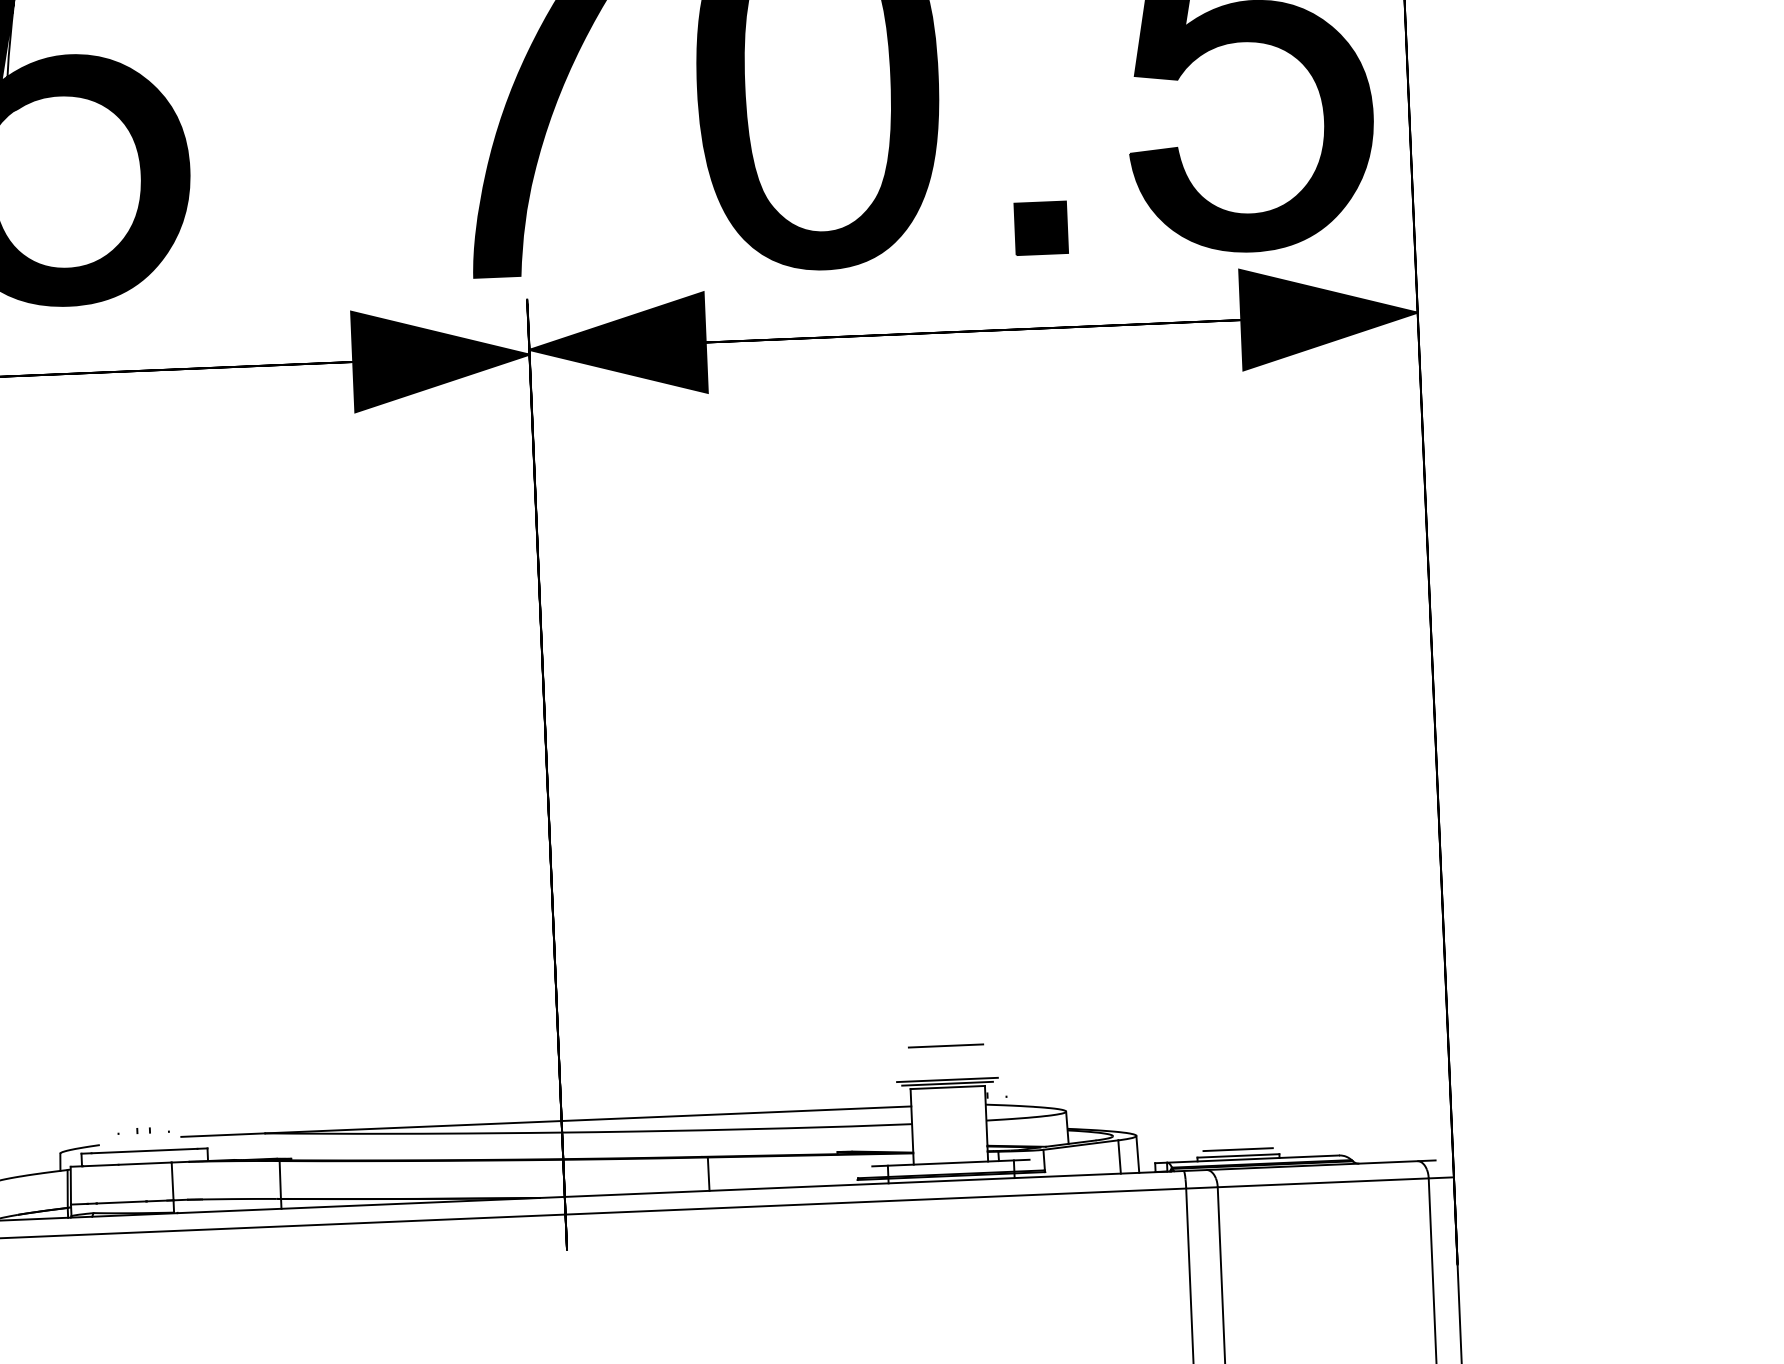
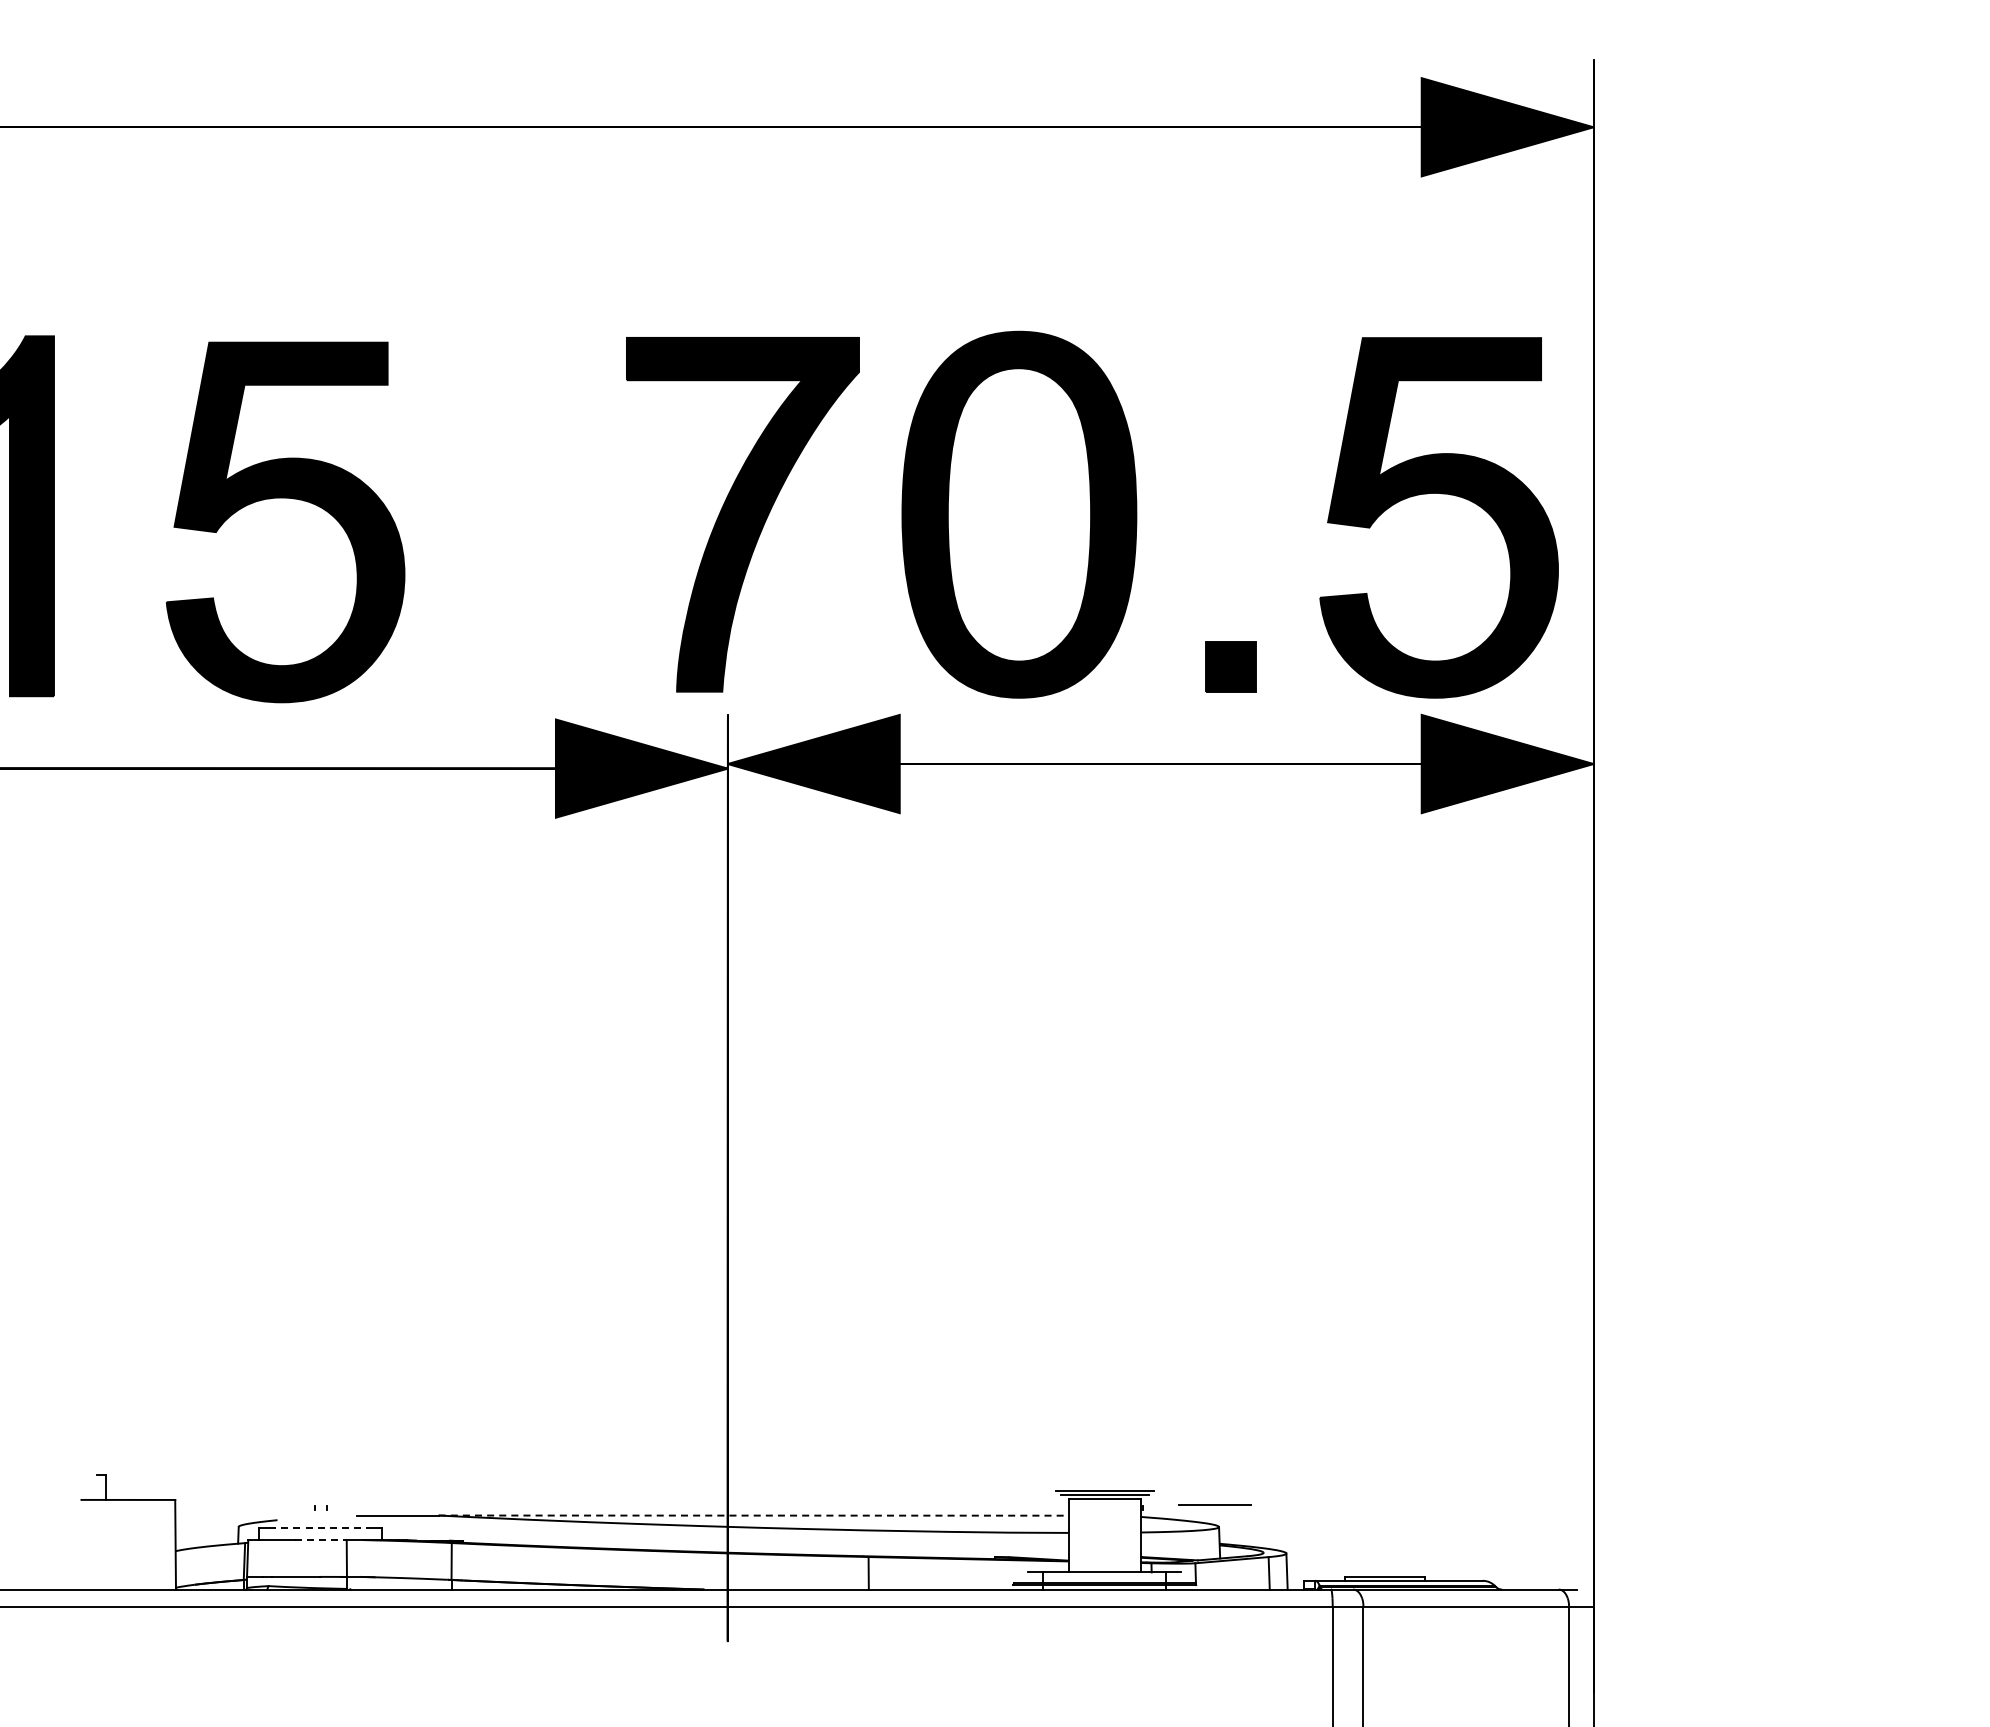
line: (945, 1045) -> (1214, 1504), moved
line: (588, 1119) -> (753, 1515), solid -> dashed
line: (144, 1150) -> (320, 1527), solid -> dashed
line: (1237, 1150) -> (1384, 1571), removed
line: (144, 1164) -> (320, 1540), solid -> dashed

